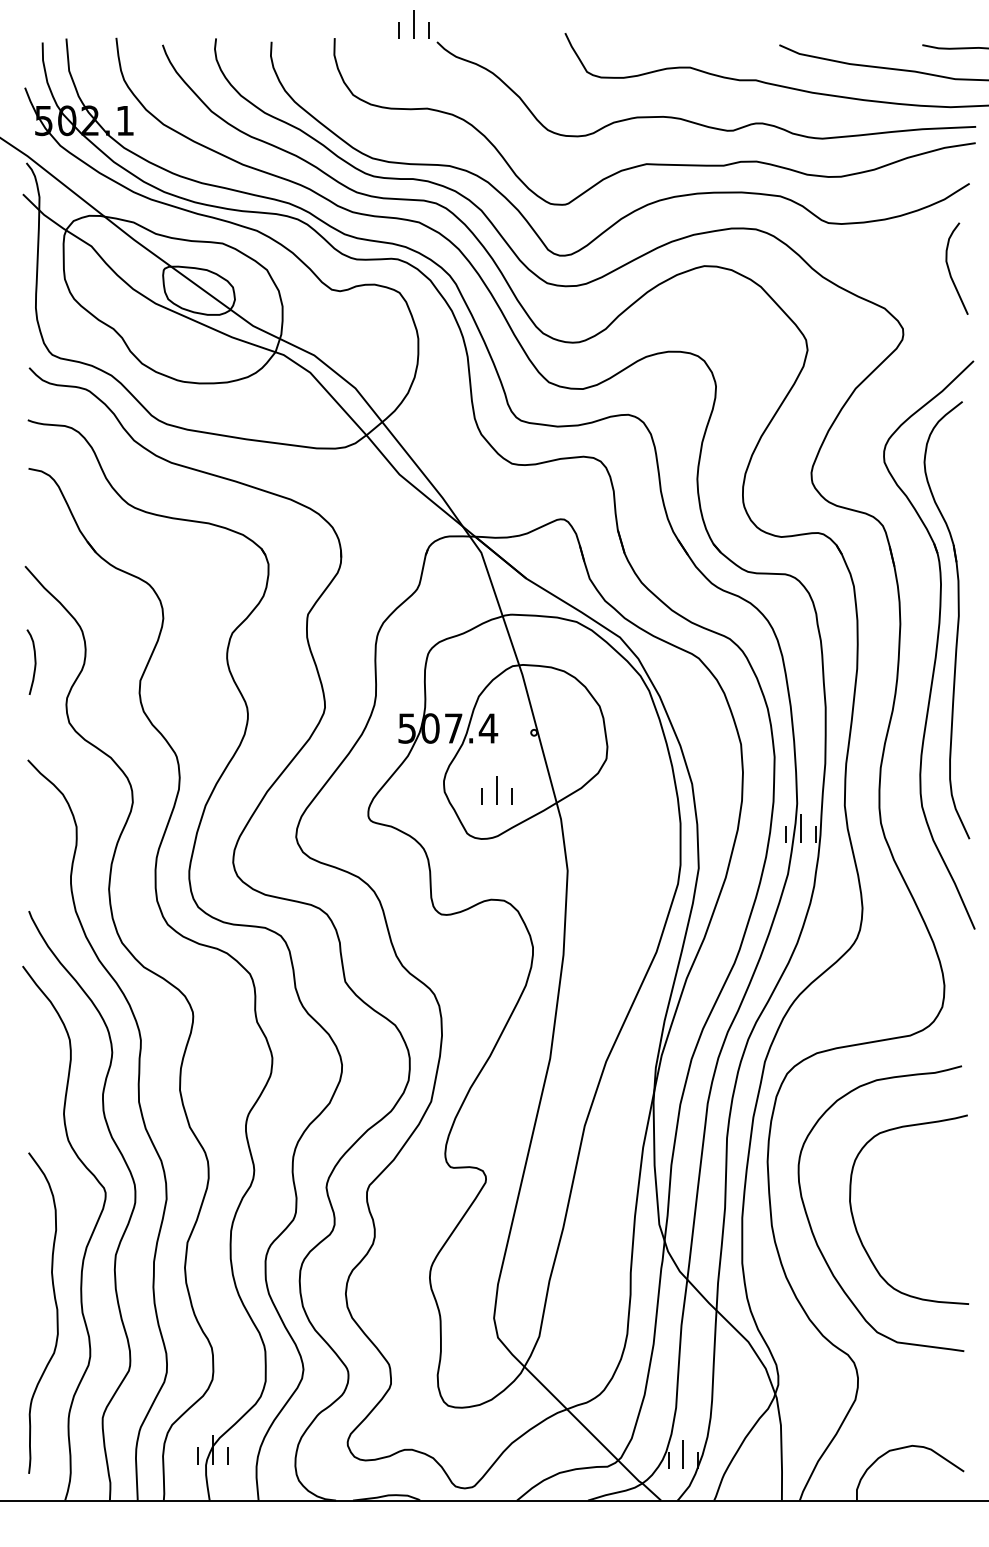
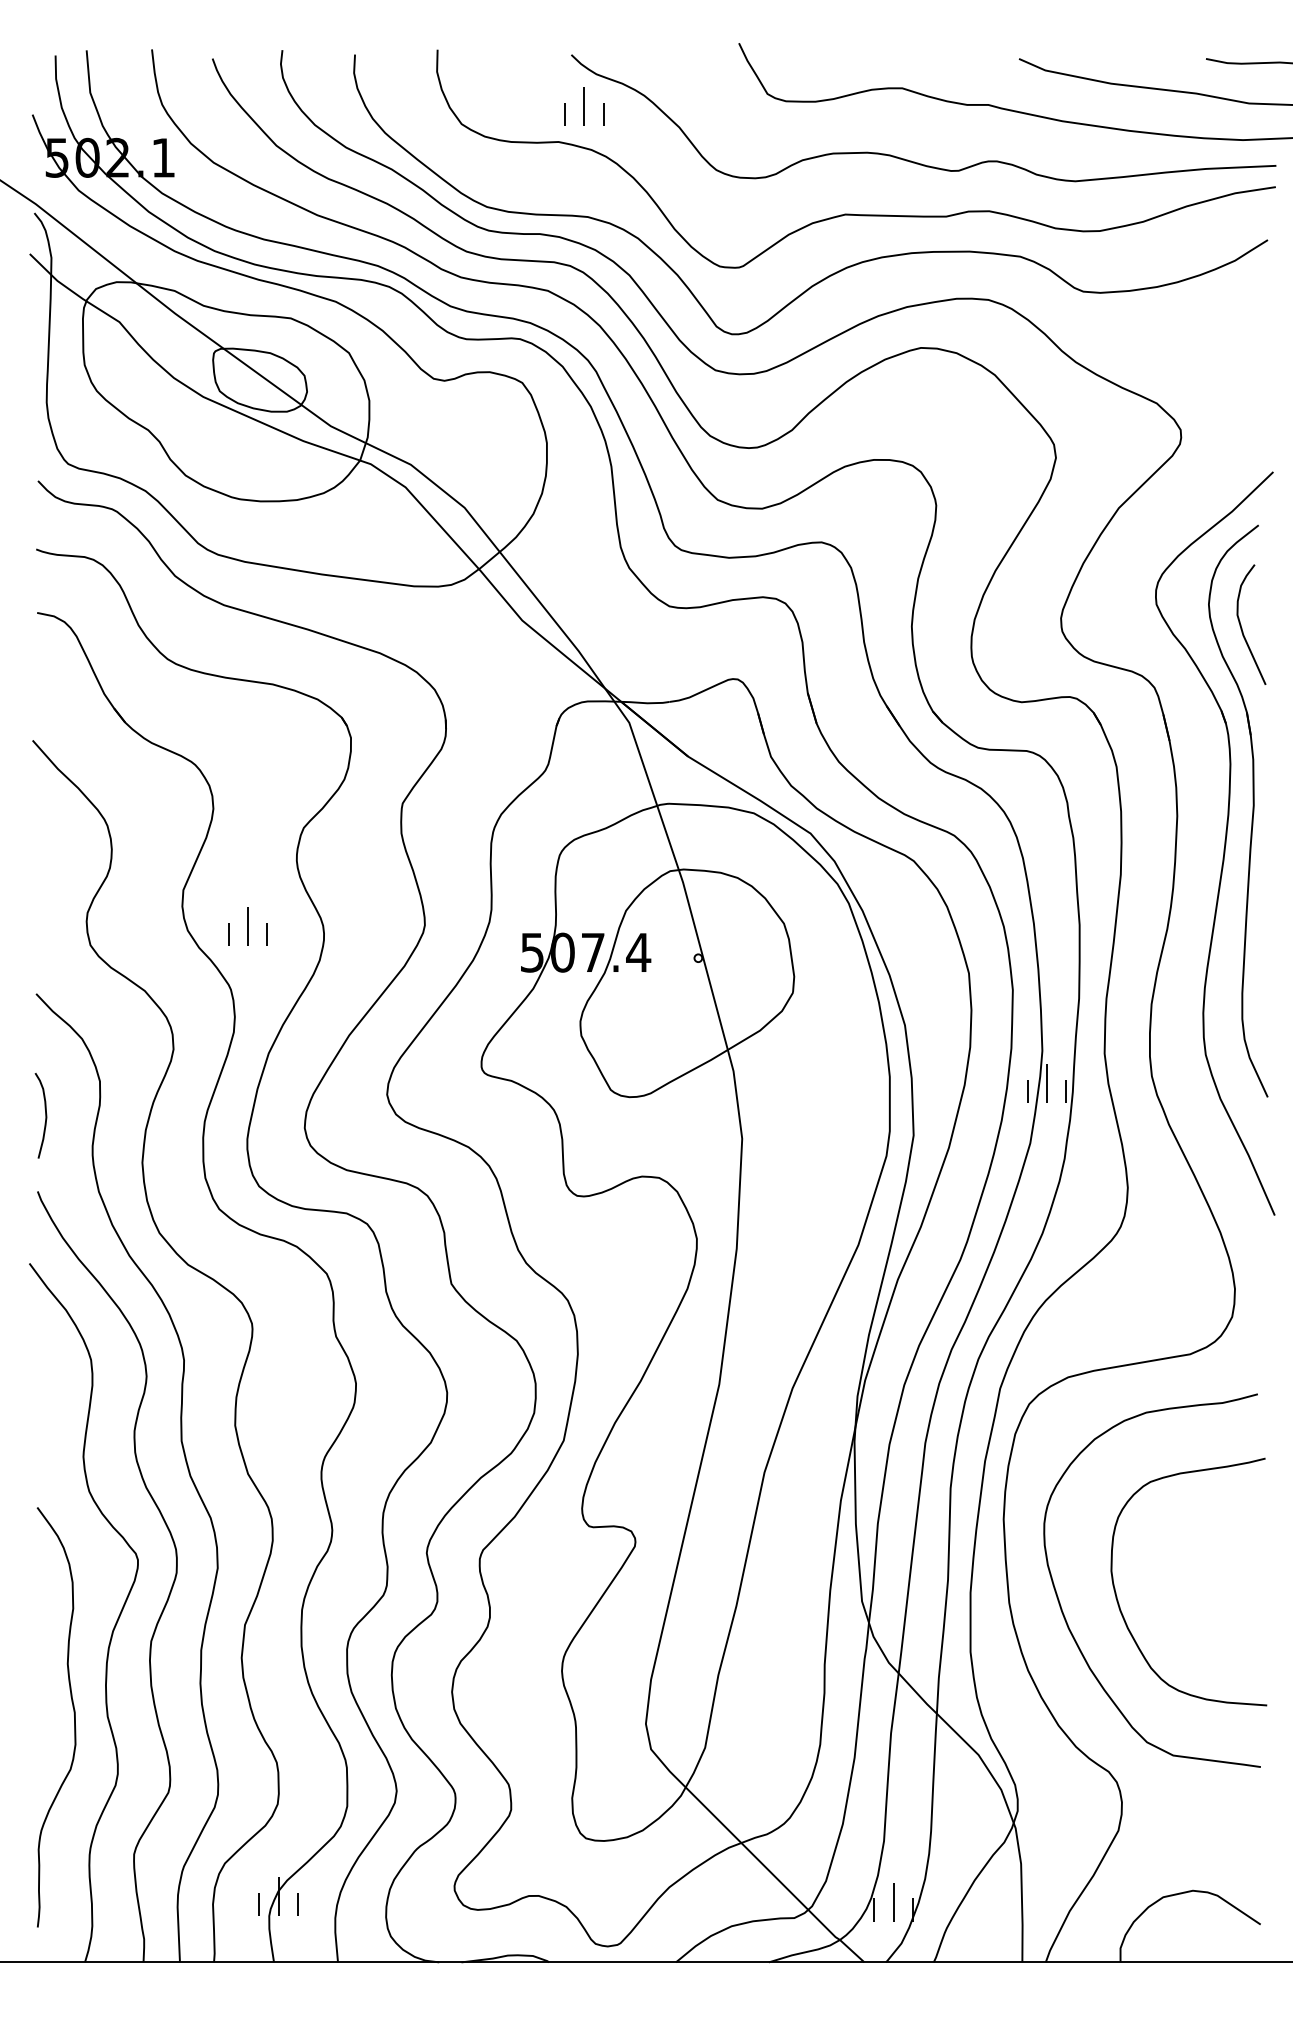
part: (413, 24) -> (583, 106), moved
curve: (950, 271) -> (1242, 628), moved
curve: (34, 661) -> (44, 1114), moved
part: (496, 790) -> (247, 926), moved

